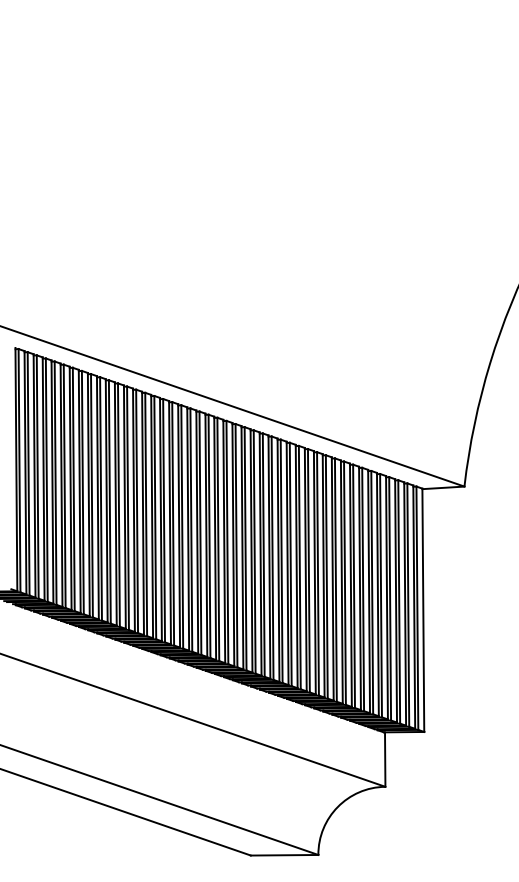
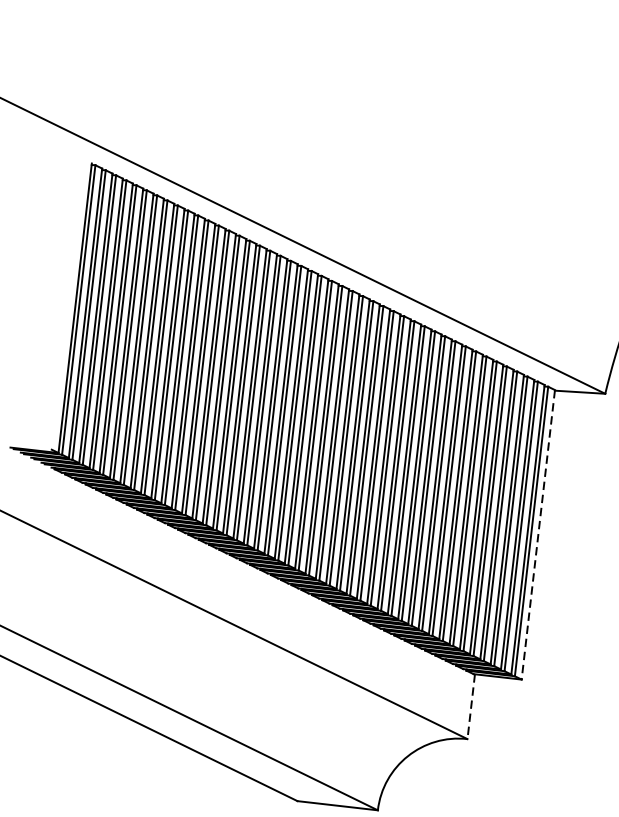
line: (423, 610) -> (538, 535), solid -> dashed
line: (385, 760) -> (471, 707), solid -> dashed

